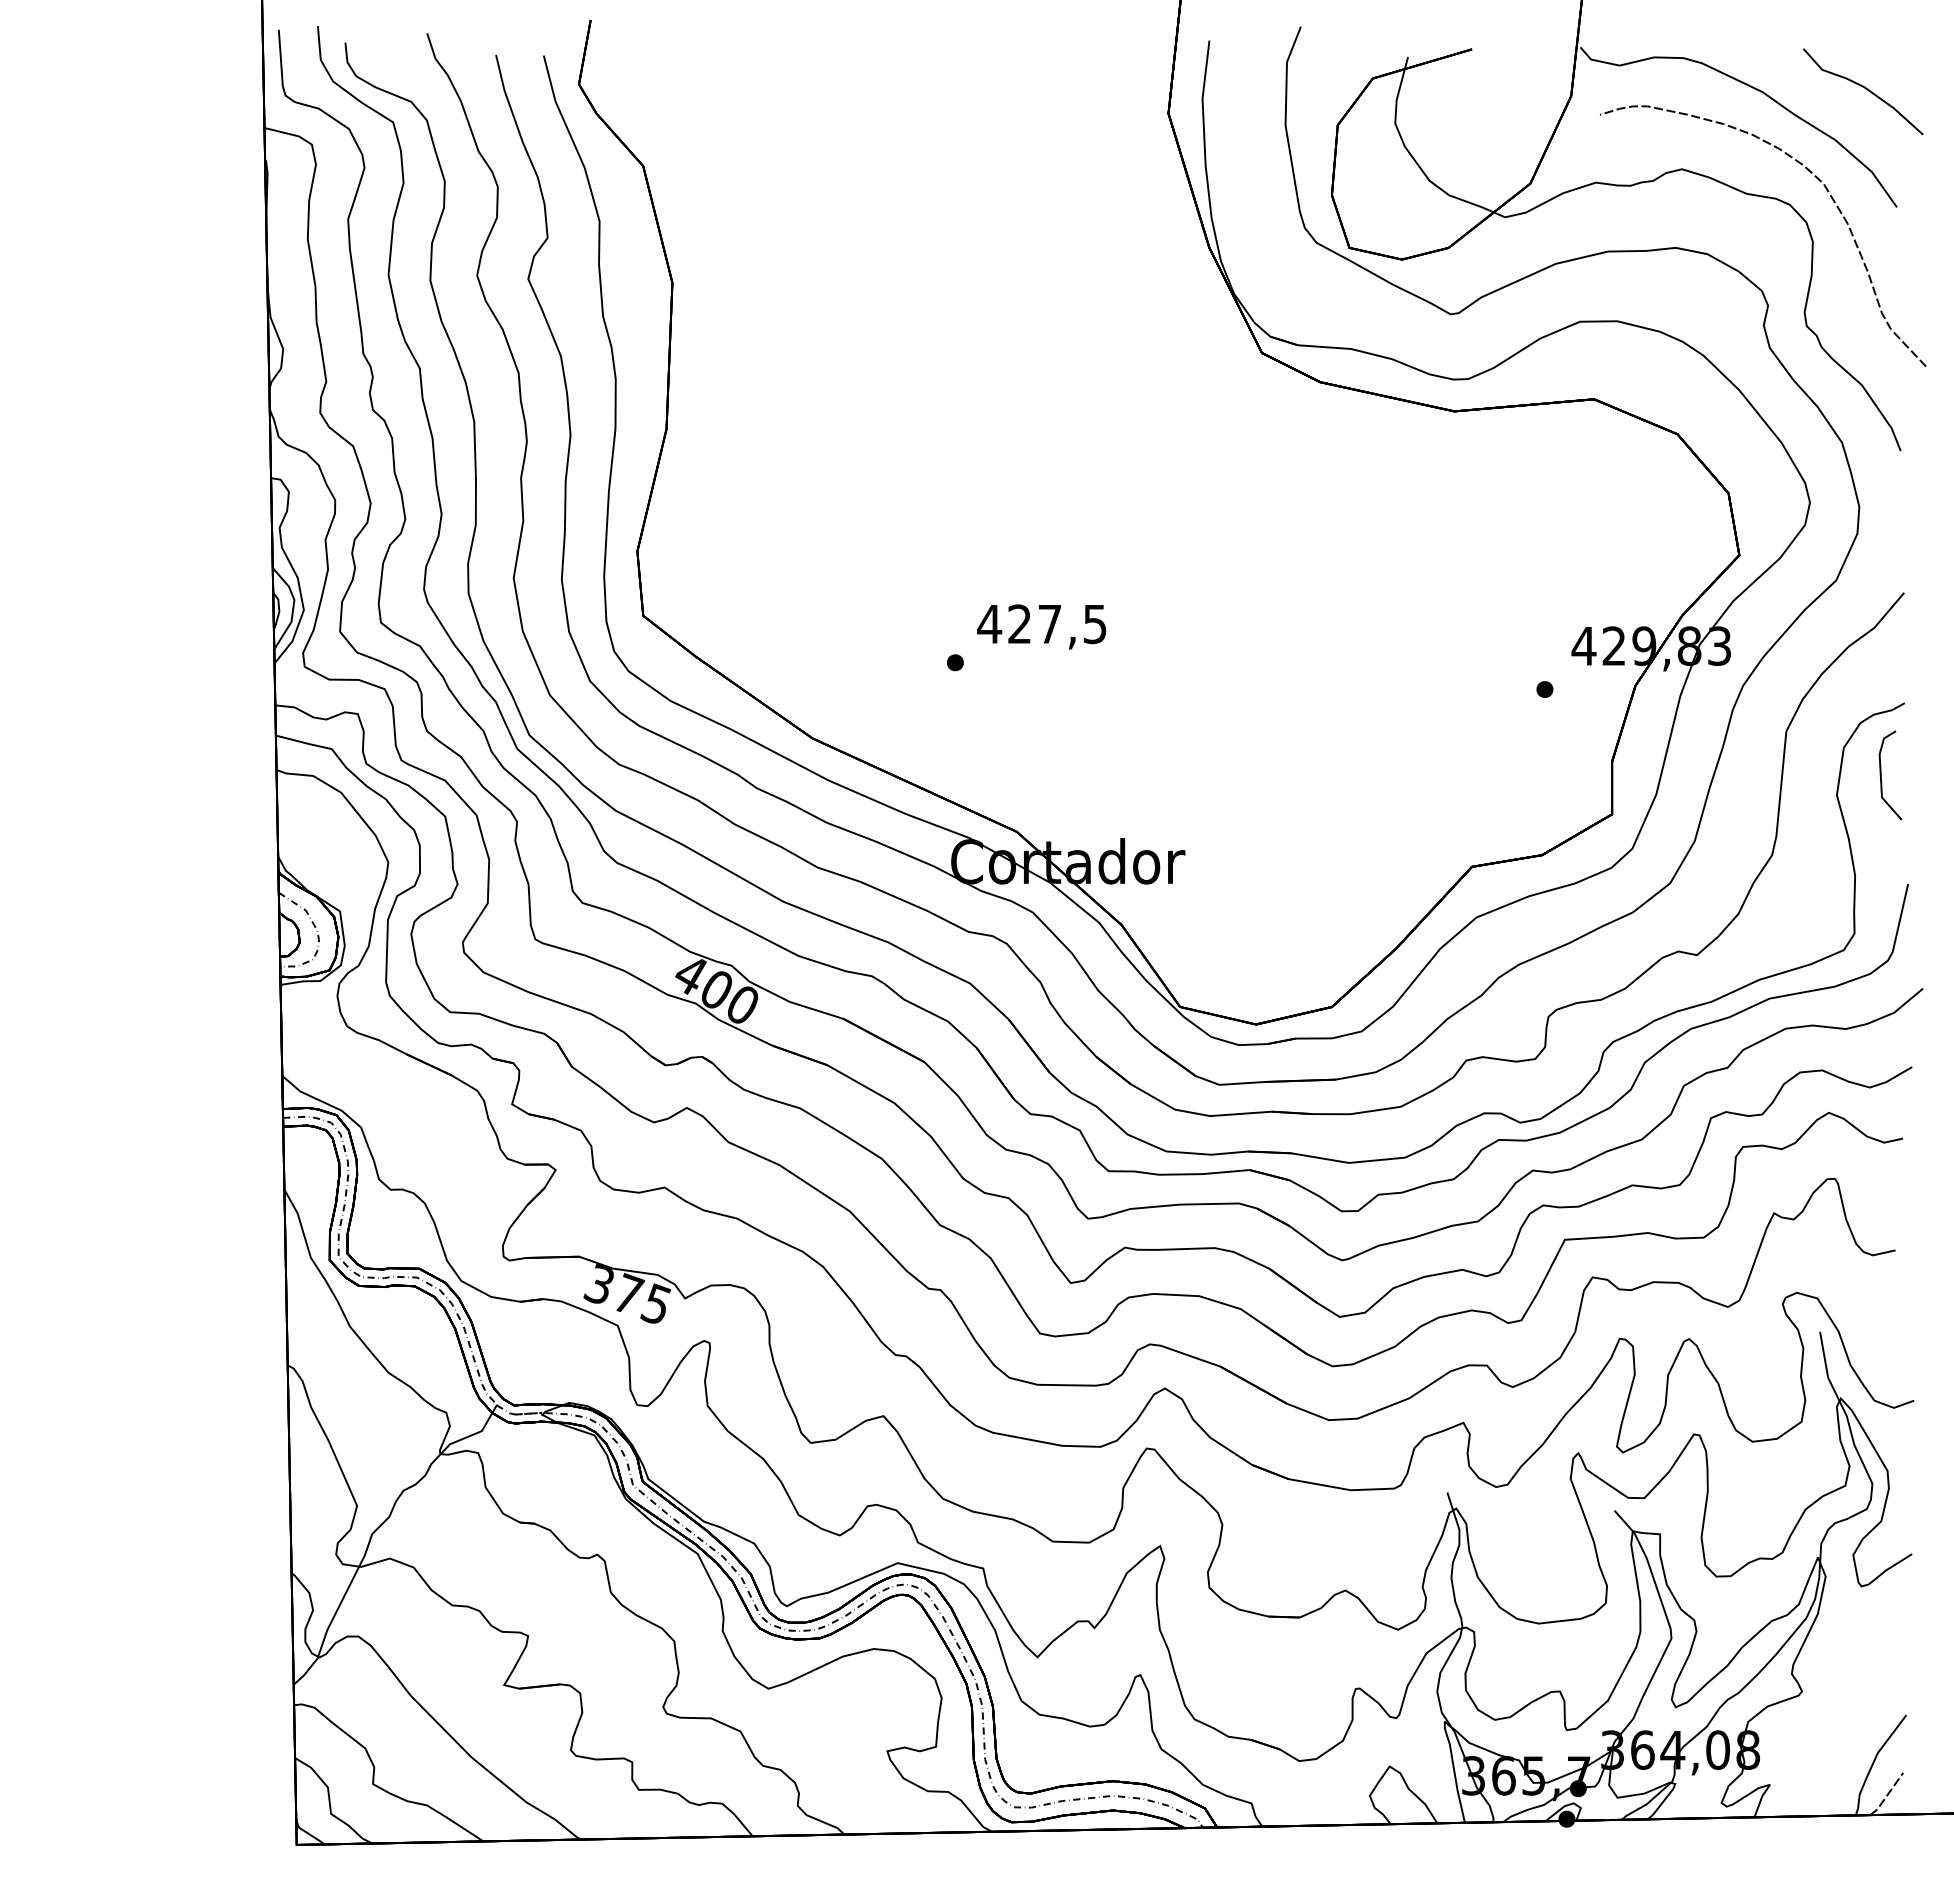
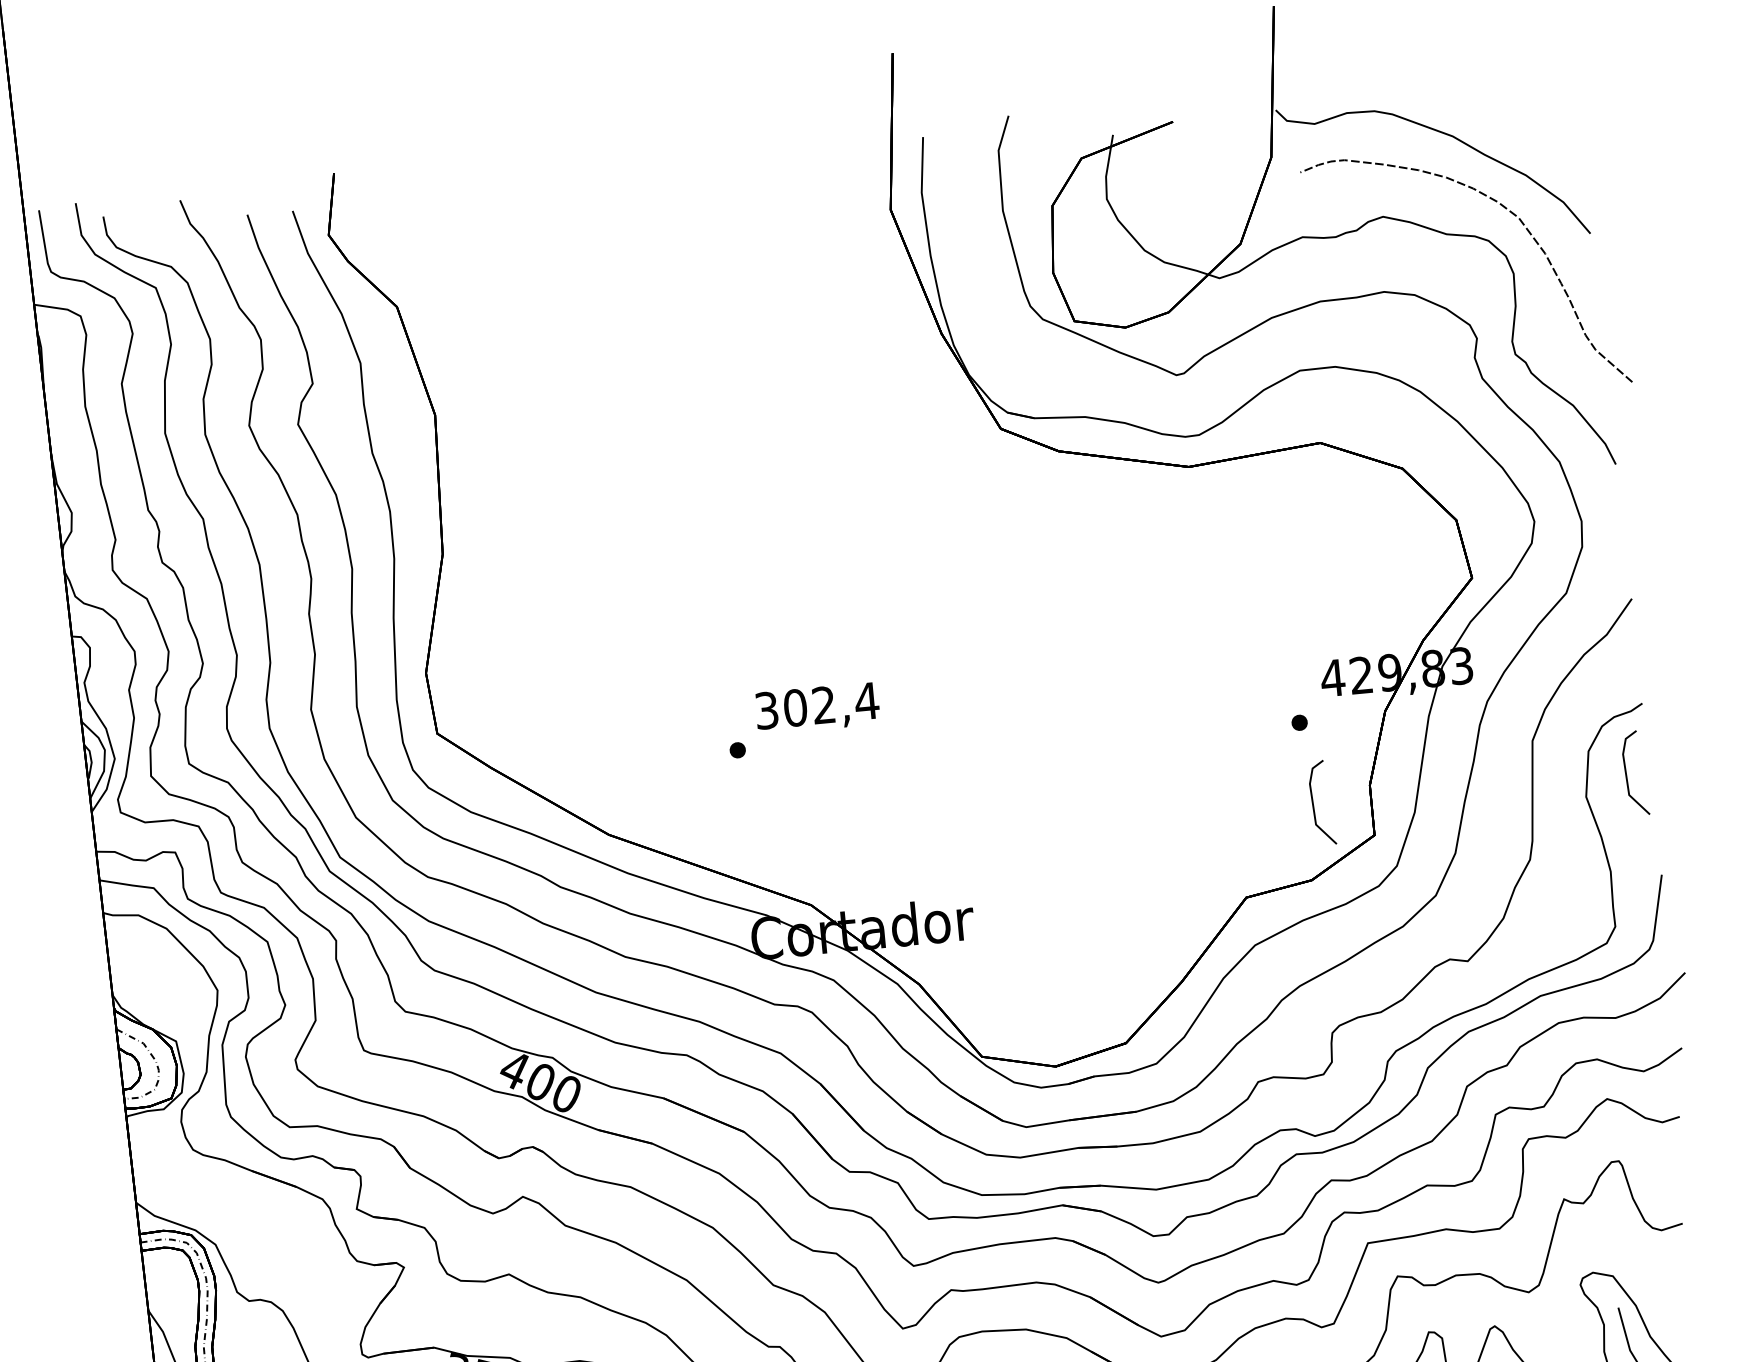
curve: (1865, 89) -> (1550, 124), removed
text: (1042, 624) -> (817, 706), 427,5 -> 302,4
line: (1551, 775) -> (1313, 803), added

